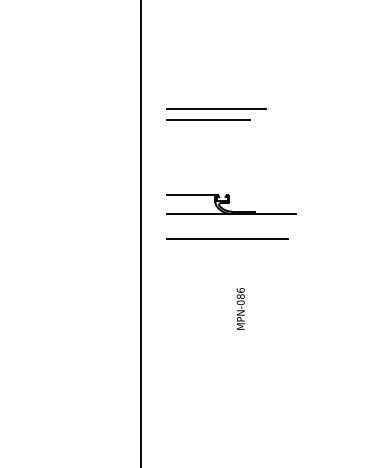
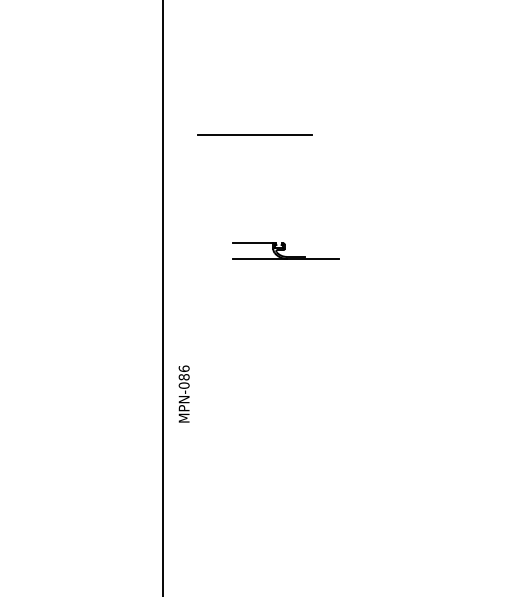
line: (215, 108) -> (264, 119), removed
part: (231, 204) -> (286, 251), size x0.6
line: (226, 238) -> (279, 297), removed
text: (240, 308) -> (183, 393), moved

